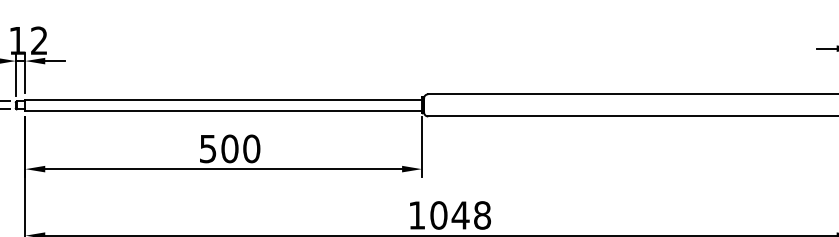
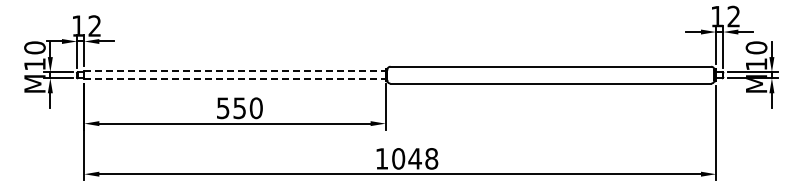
line: (224, 99) -> (235, 70), solid -> dashed
line: (224, 111) -> (235, 79), solid -> dashed
text: (229, 149) -> (239, 108), 500 -> 550

